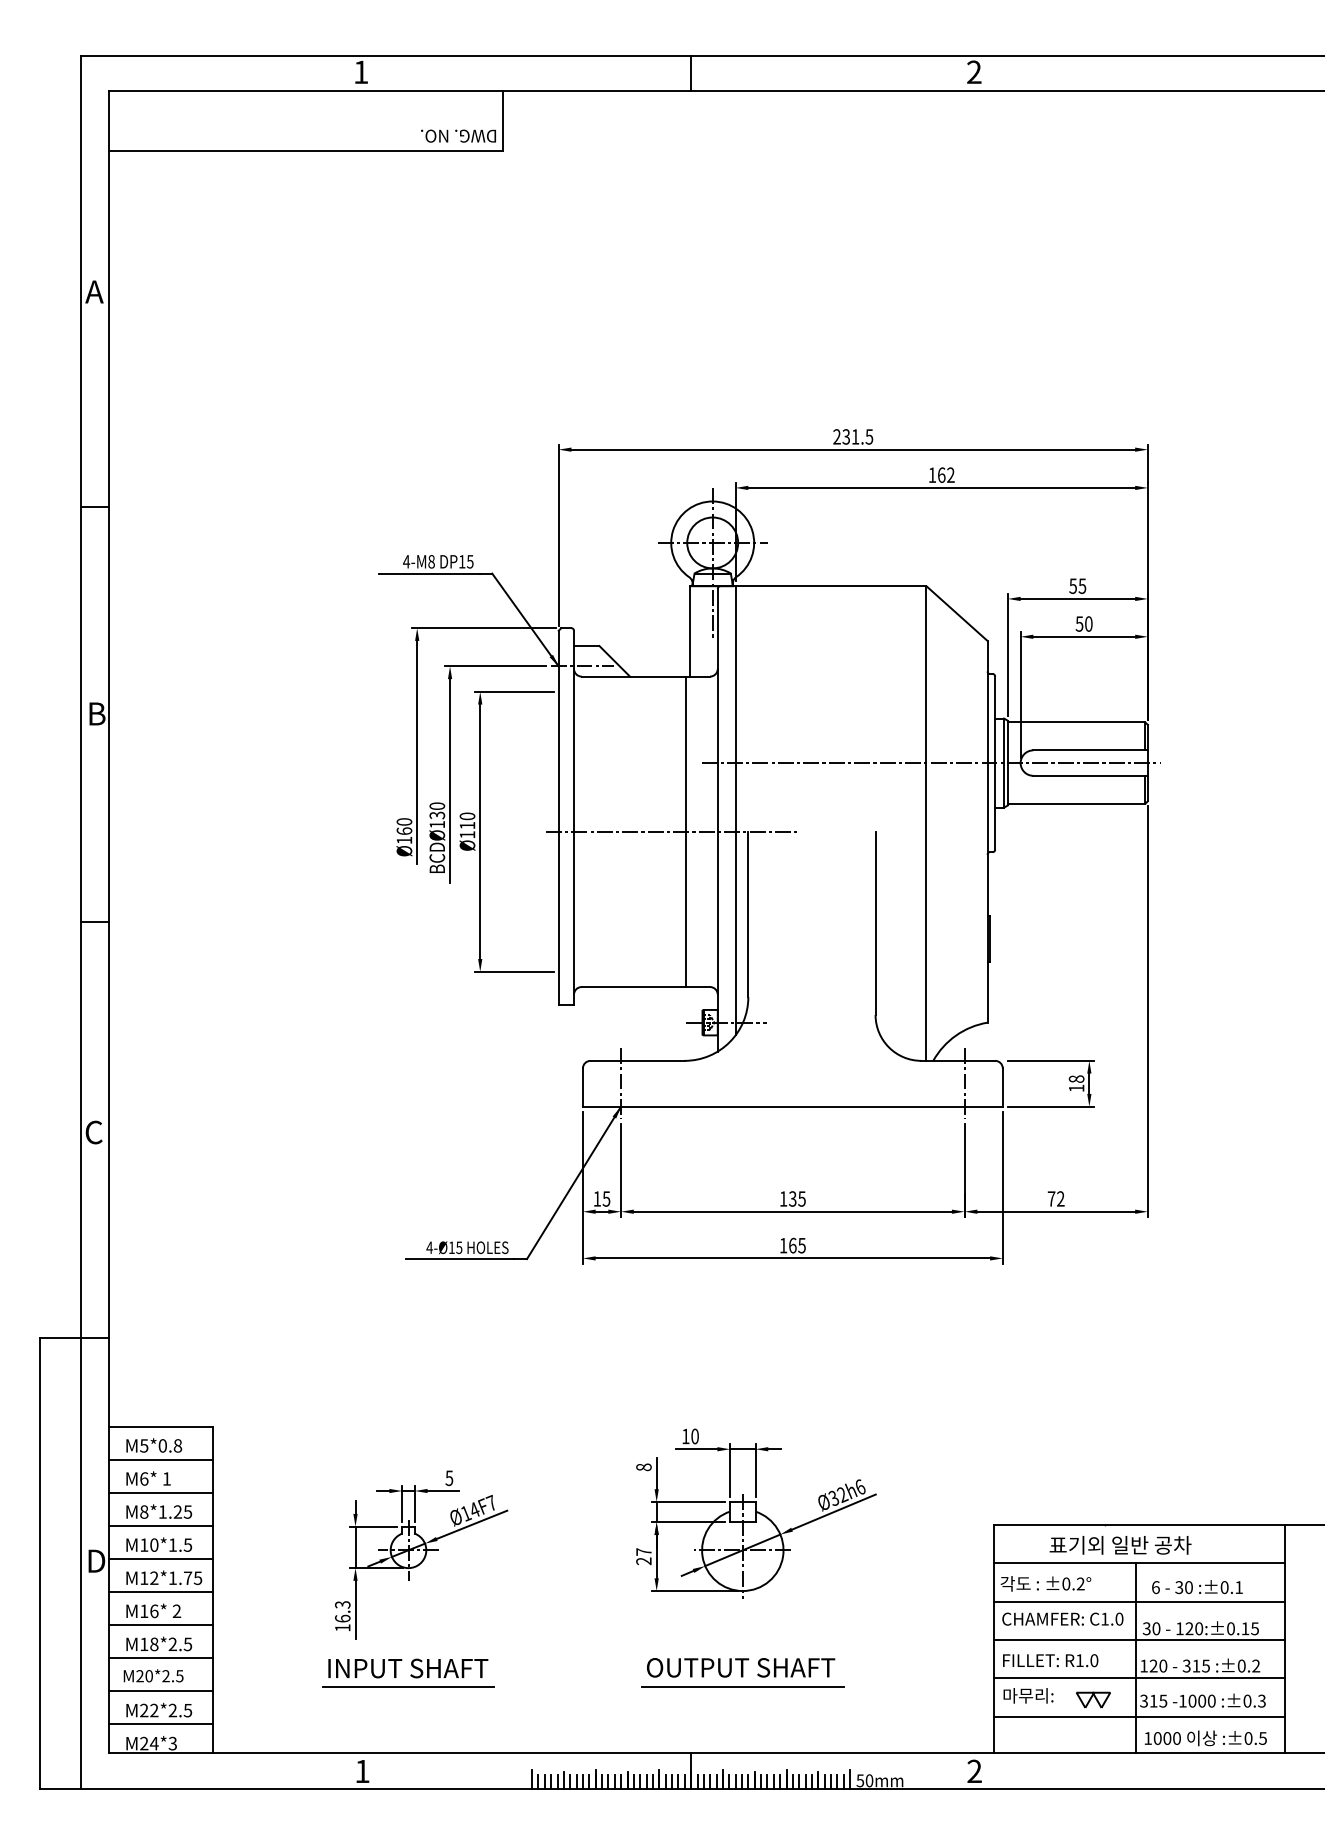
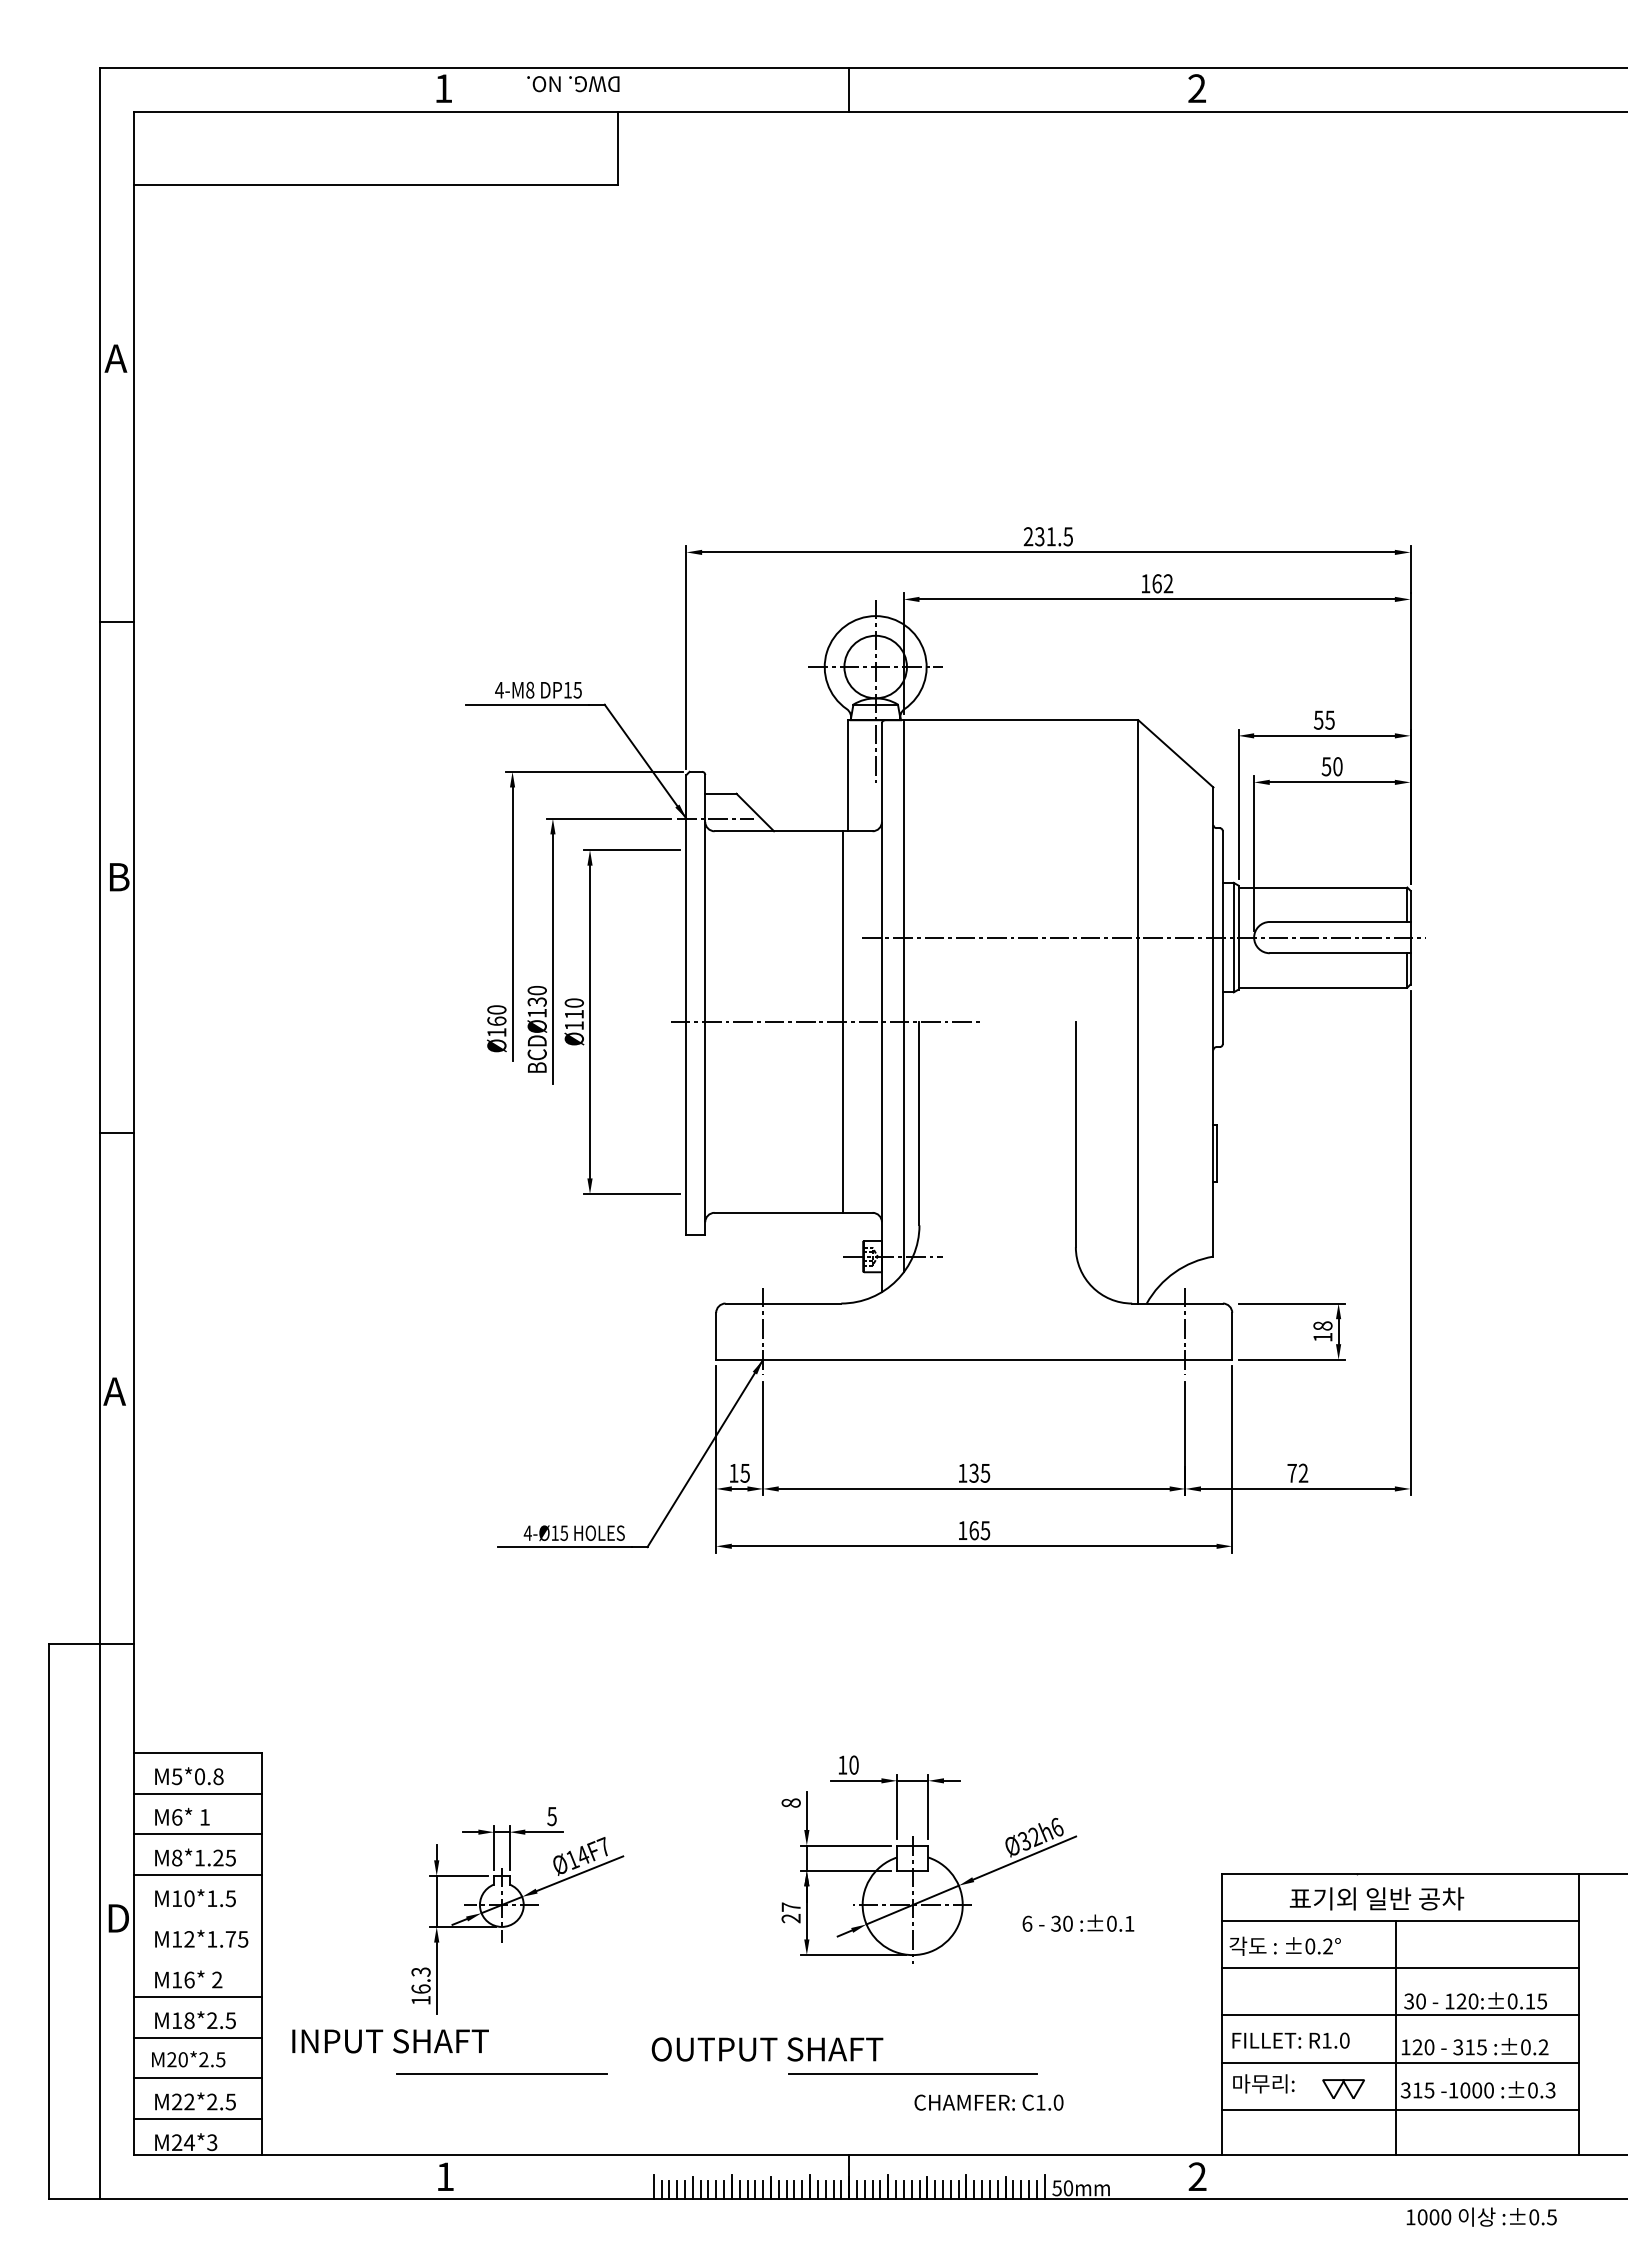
text: (458, 136) -> (573, 84), moved
text: (93, 1132) -> (114, 1391), C -> A
line: (160, 1558) -> (197, 1915), removed
text: (1197, 1586) -> (1078, 1922), moved
line: (160, 1592) -> (197, 1956), removed
text: (1062, 1619) -> (988, 2102), moved
text: (741, 1667) -> (767, 2049), moved
text: (408, 1668) -> (390, 2041), moved
text: (1205, 1737) -> (1481, 2216), moved

